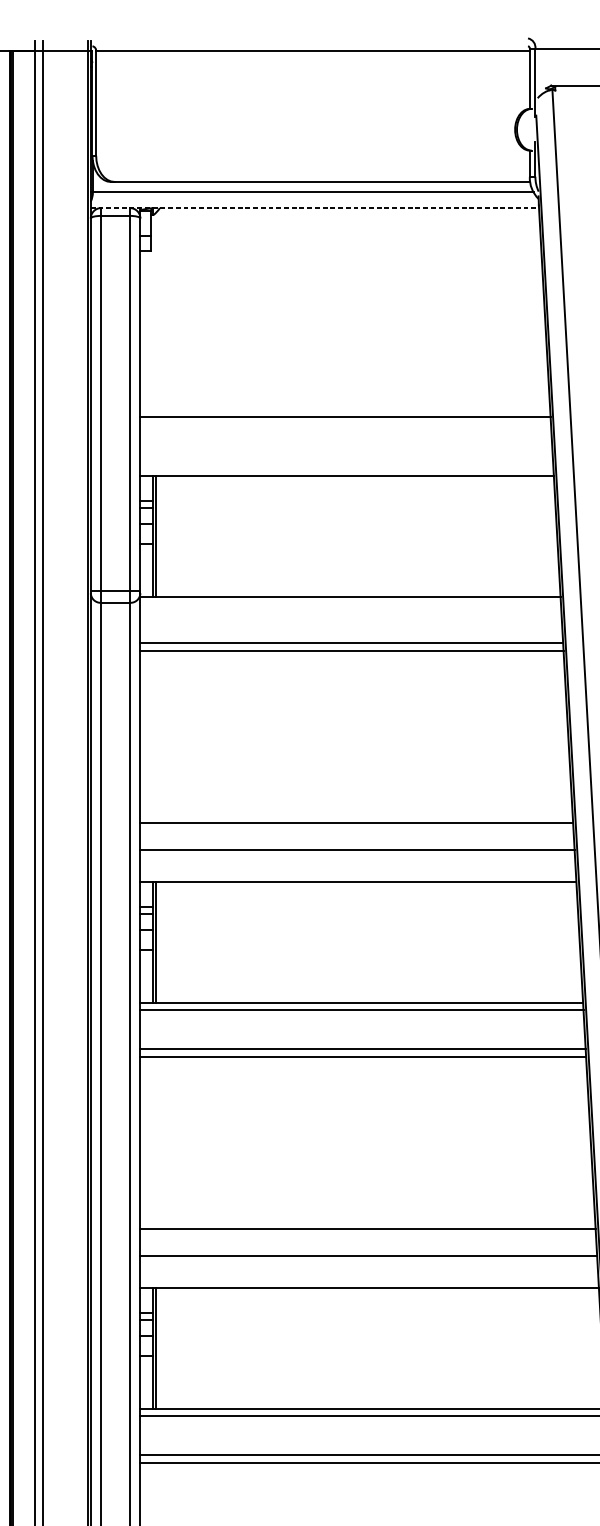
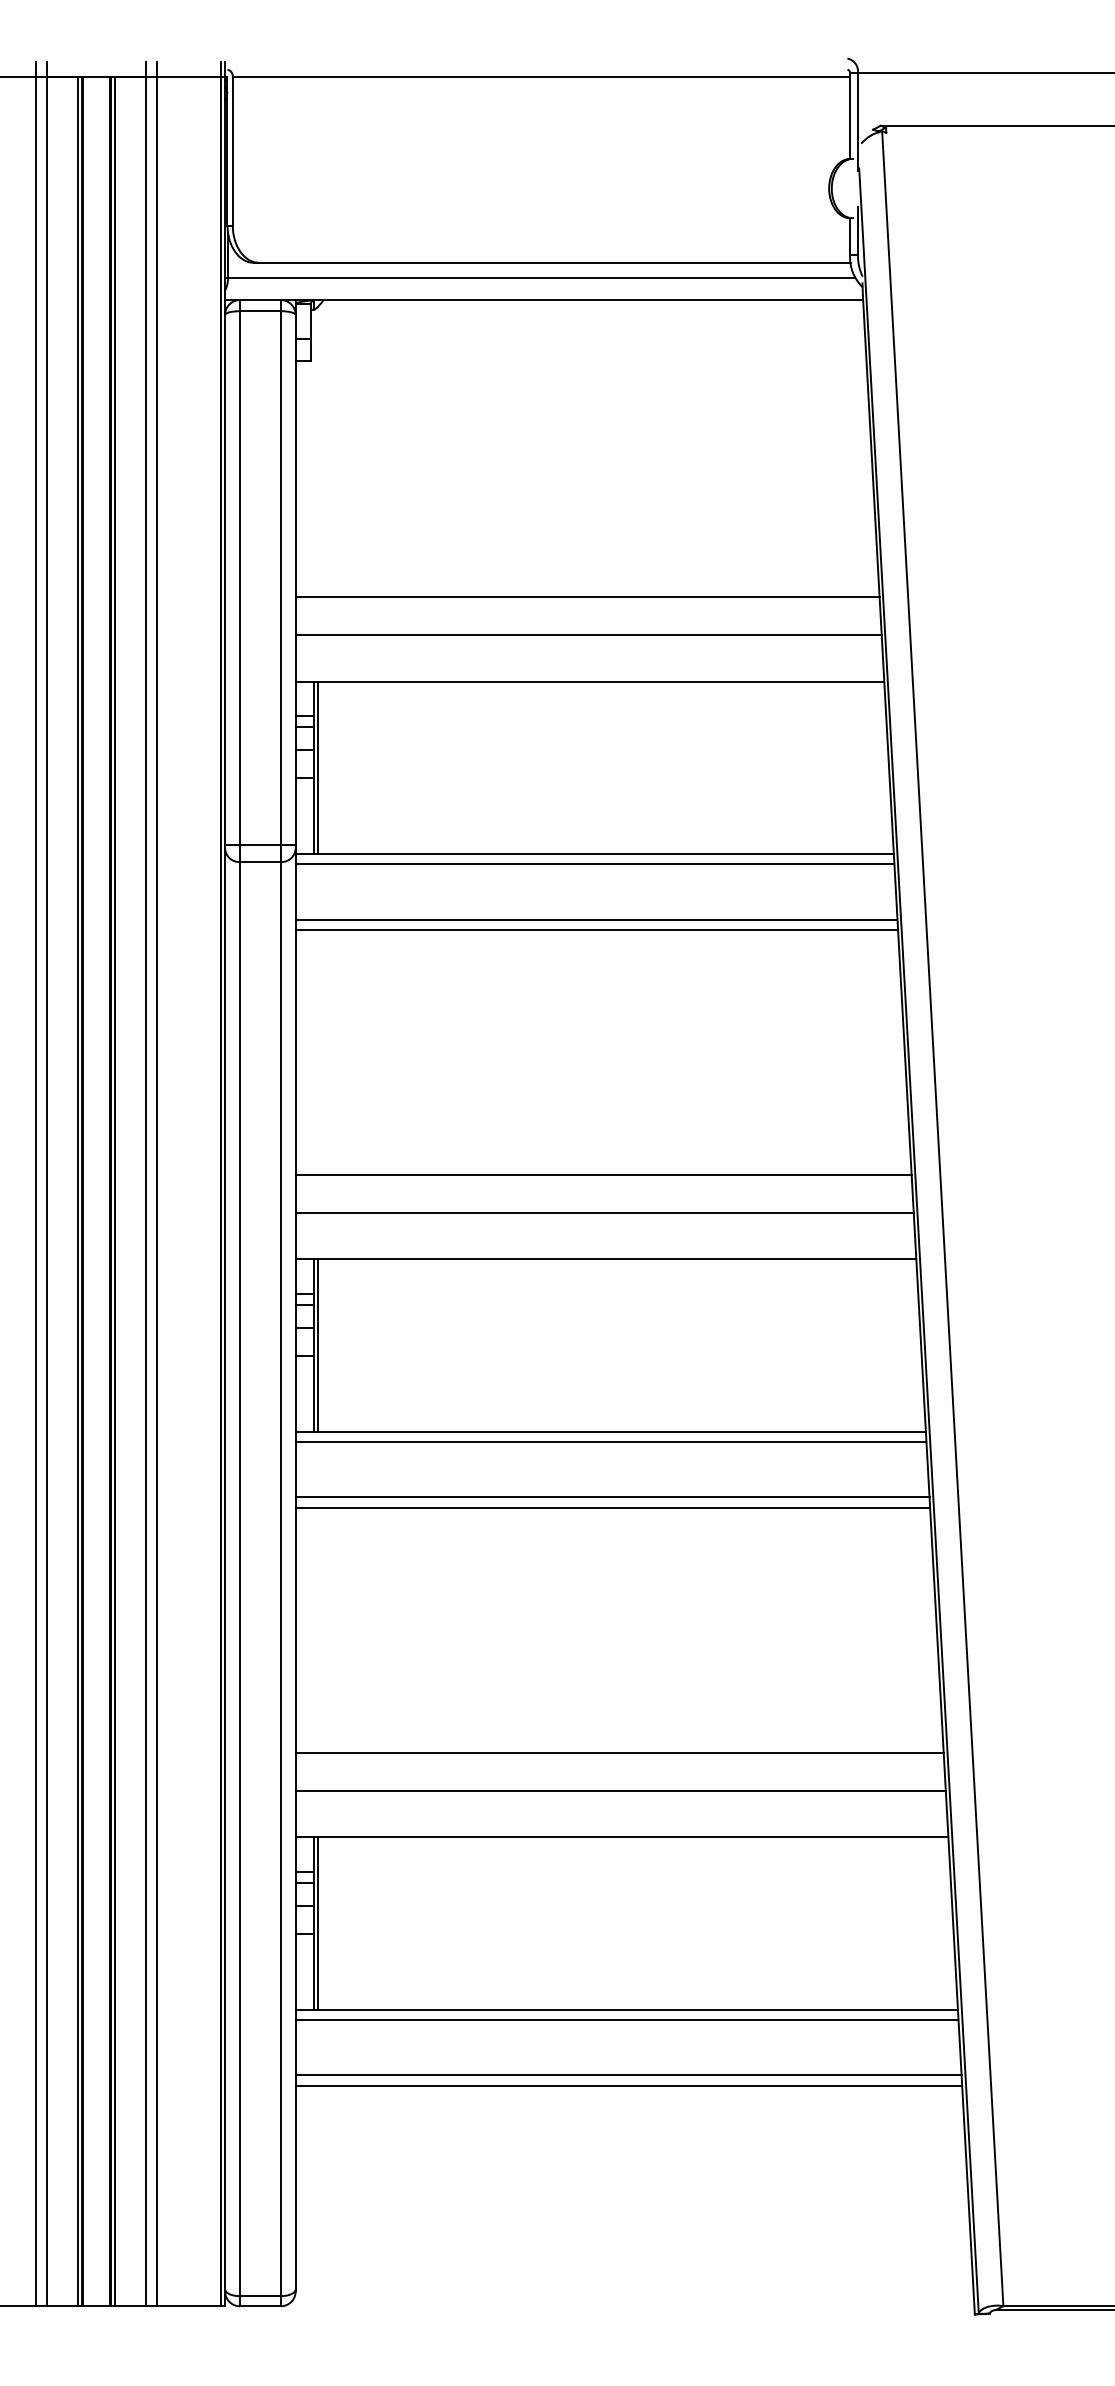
line: (315, 208) -> (544, 300), dashed -> solid
line: (346, 443) -> (588, 635), added
line: (350, 603) -> (594, 863), added

